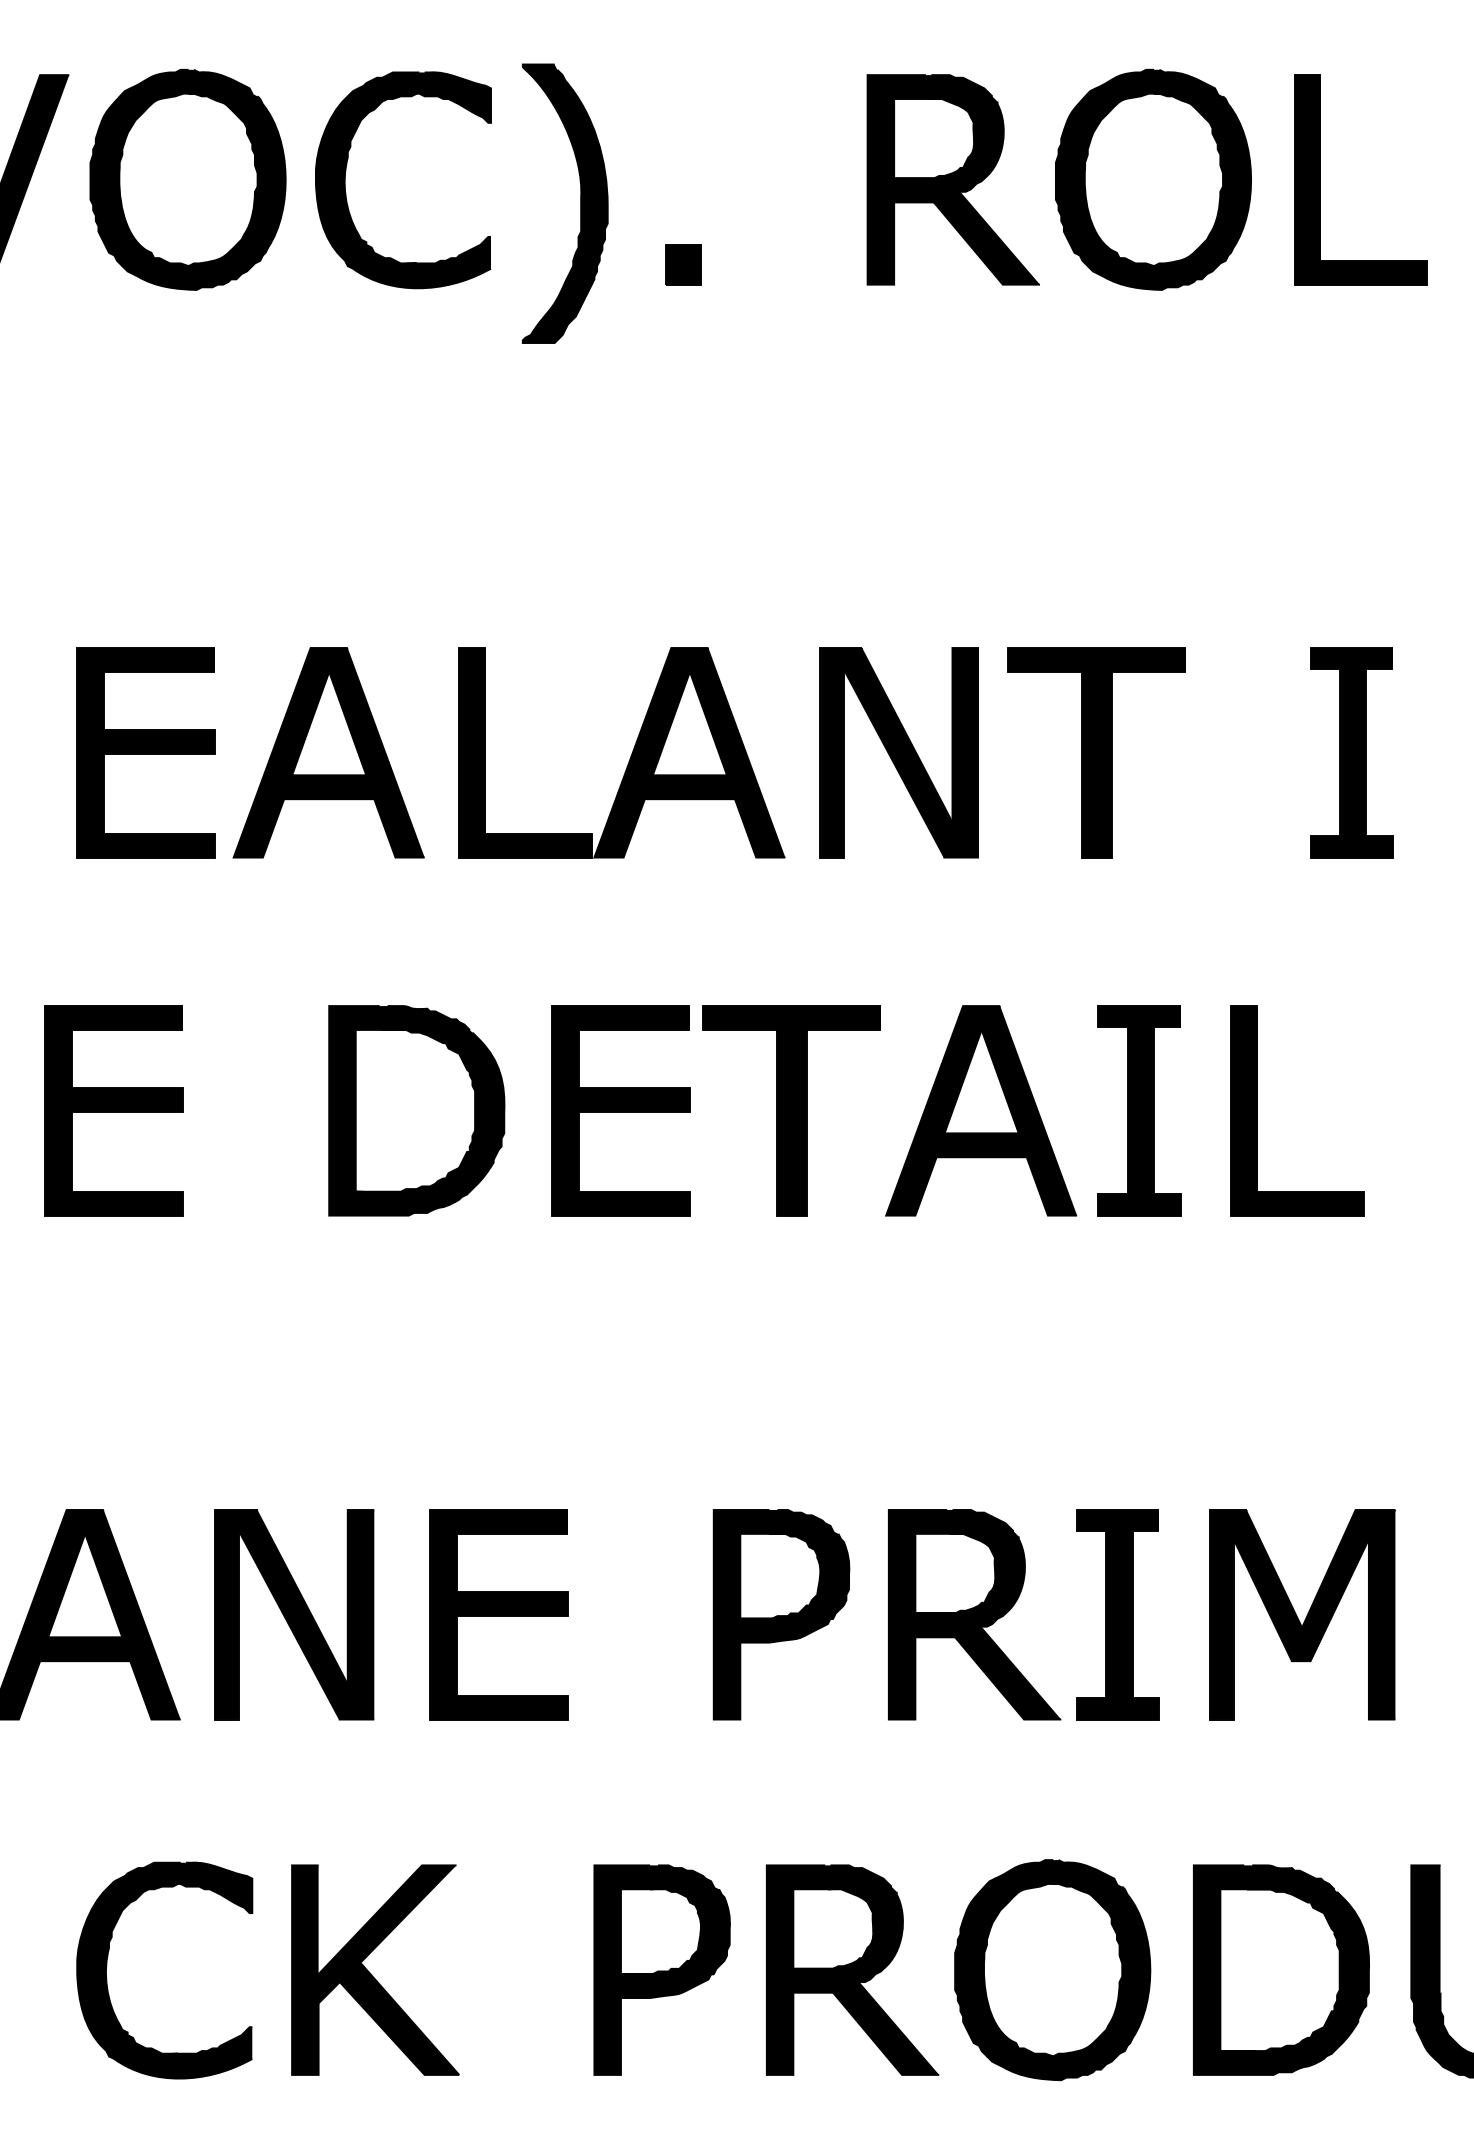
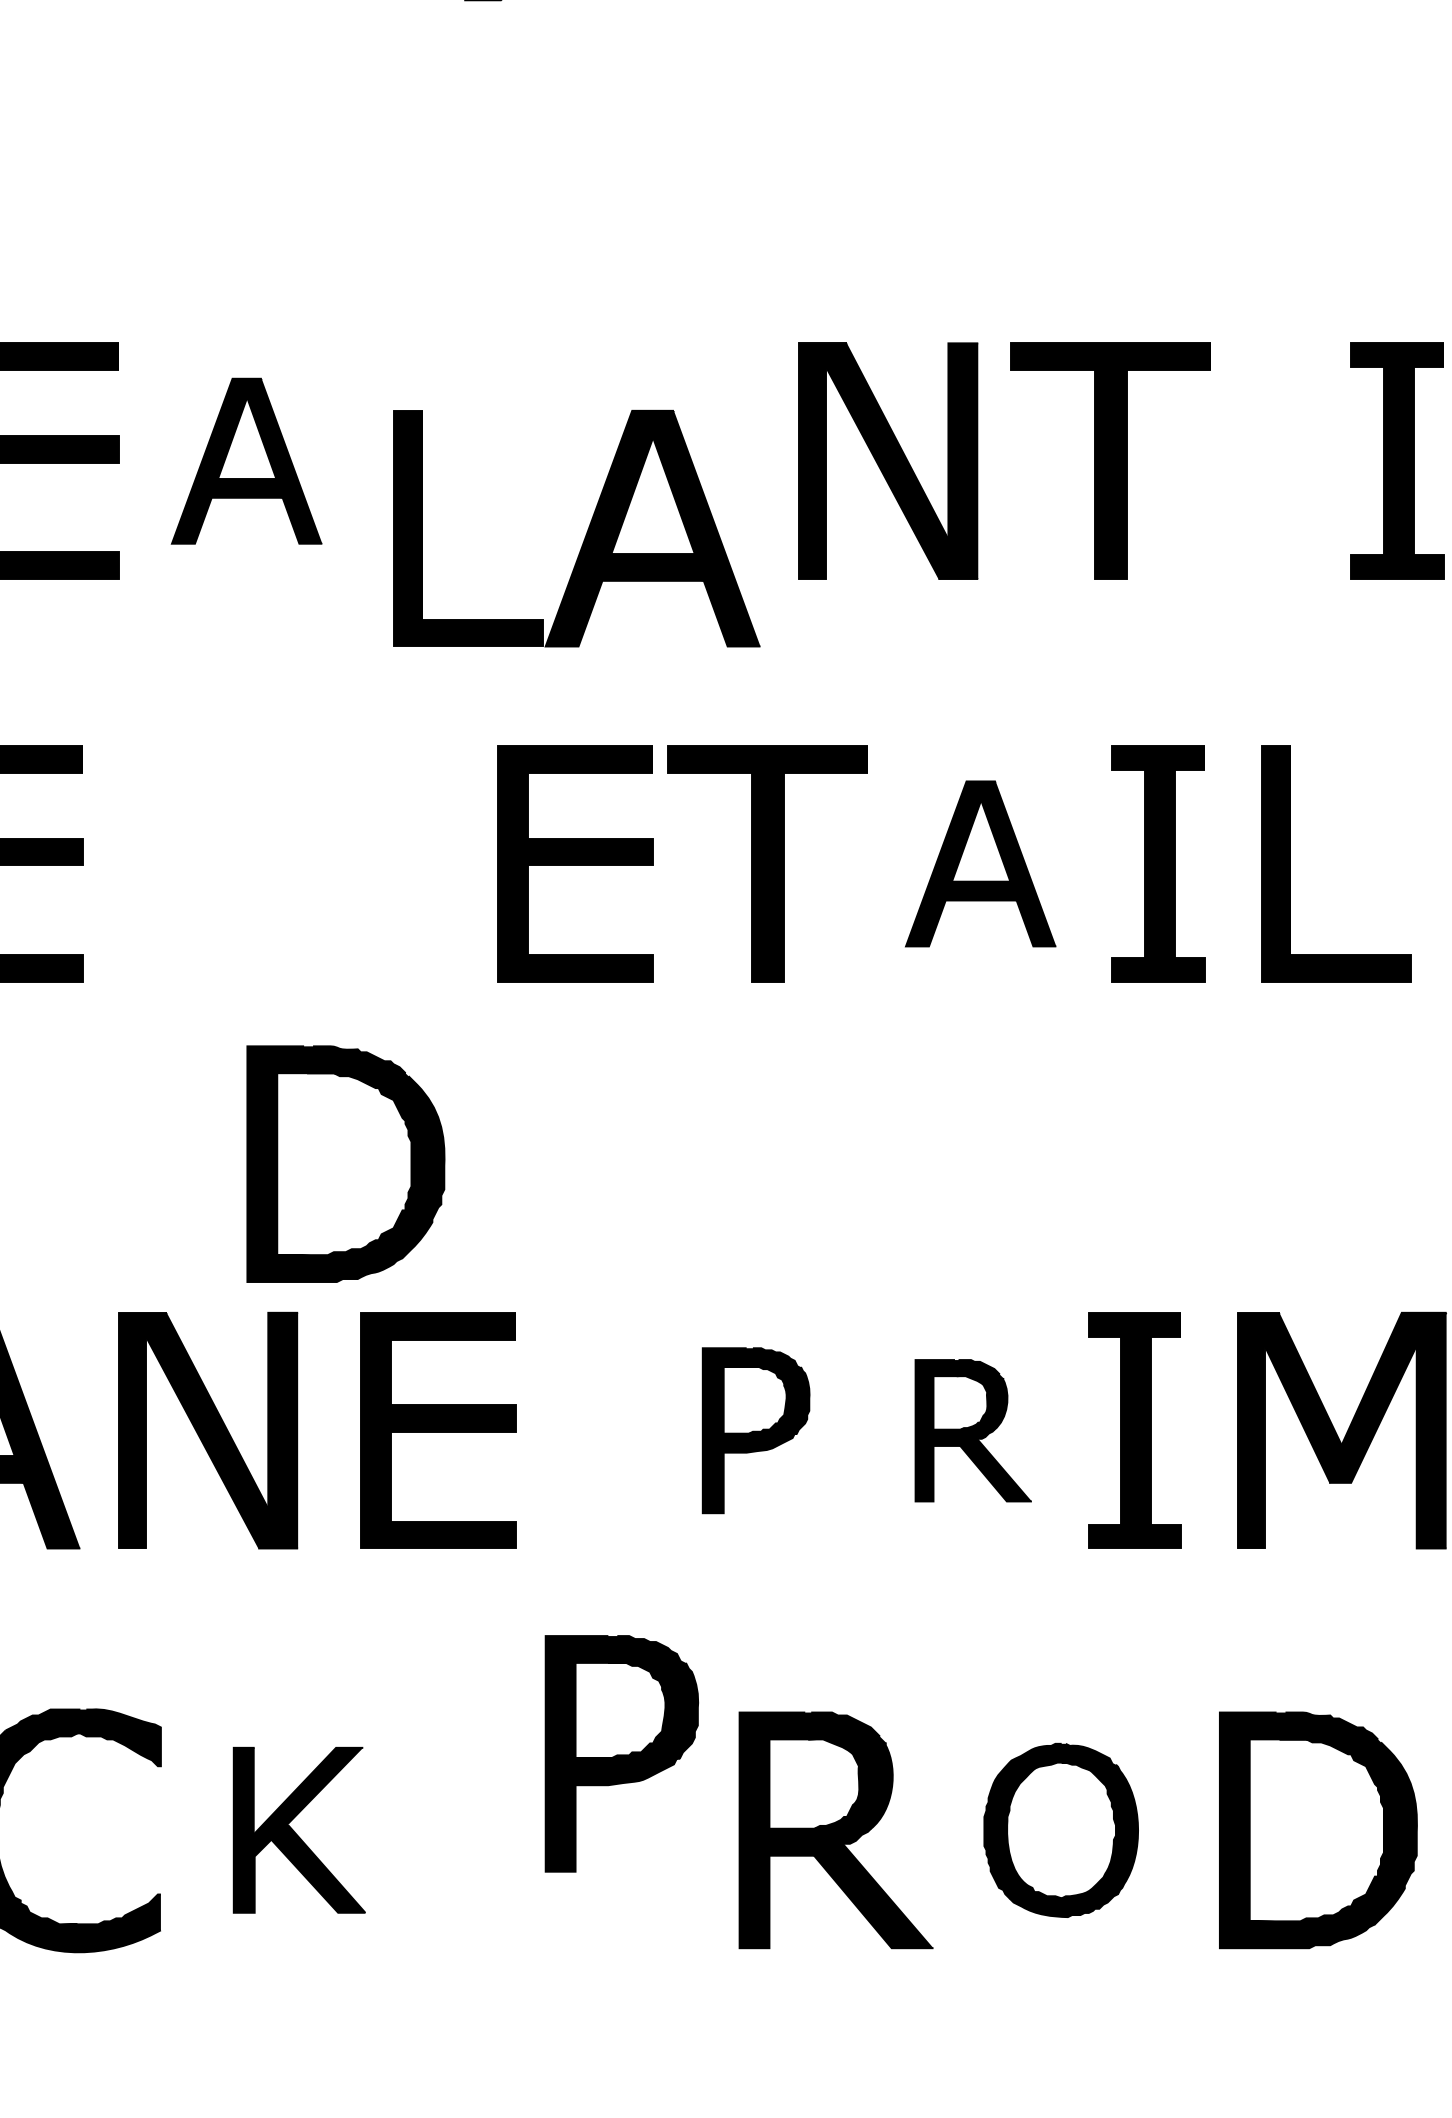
part: (328, 752) -> (246, 460), size x0.7
part: (630, 755) -> (586, 531), moved
part: (416, 1110) -> (345, 1163), moved
part: (981, 1110) -> (981, 863), size x0.7
part: (781, 1614) -> (756, 1430), size x0.7
part: (974, 1614) -> (973, 1430), size x0.6
part: (375, 1969) -> (299, 1829), size x0.7
part: (661, 1969) -> (621, 1753), moved
part: (1052, 1970) -> (1060, 1830), size x0.7

